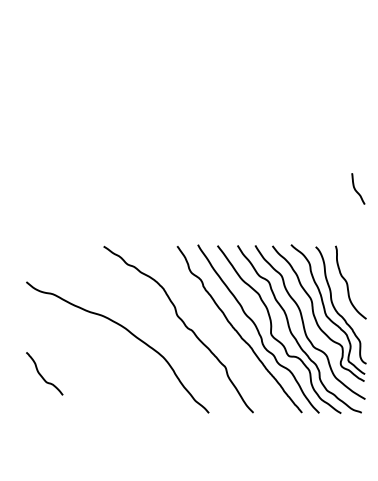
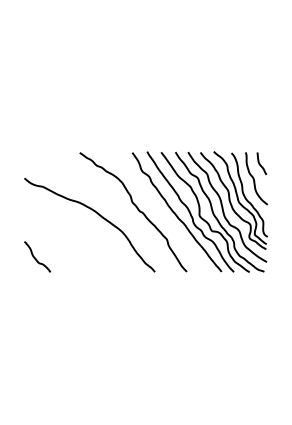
curve: (356, 188) -> (260, 163), moved
curve: (41, 374) -> (35, 257), moved

